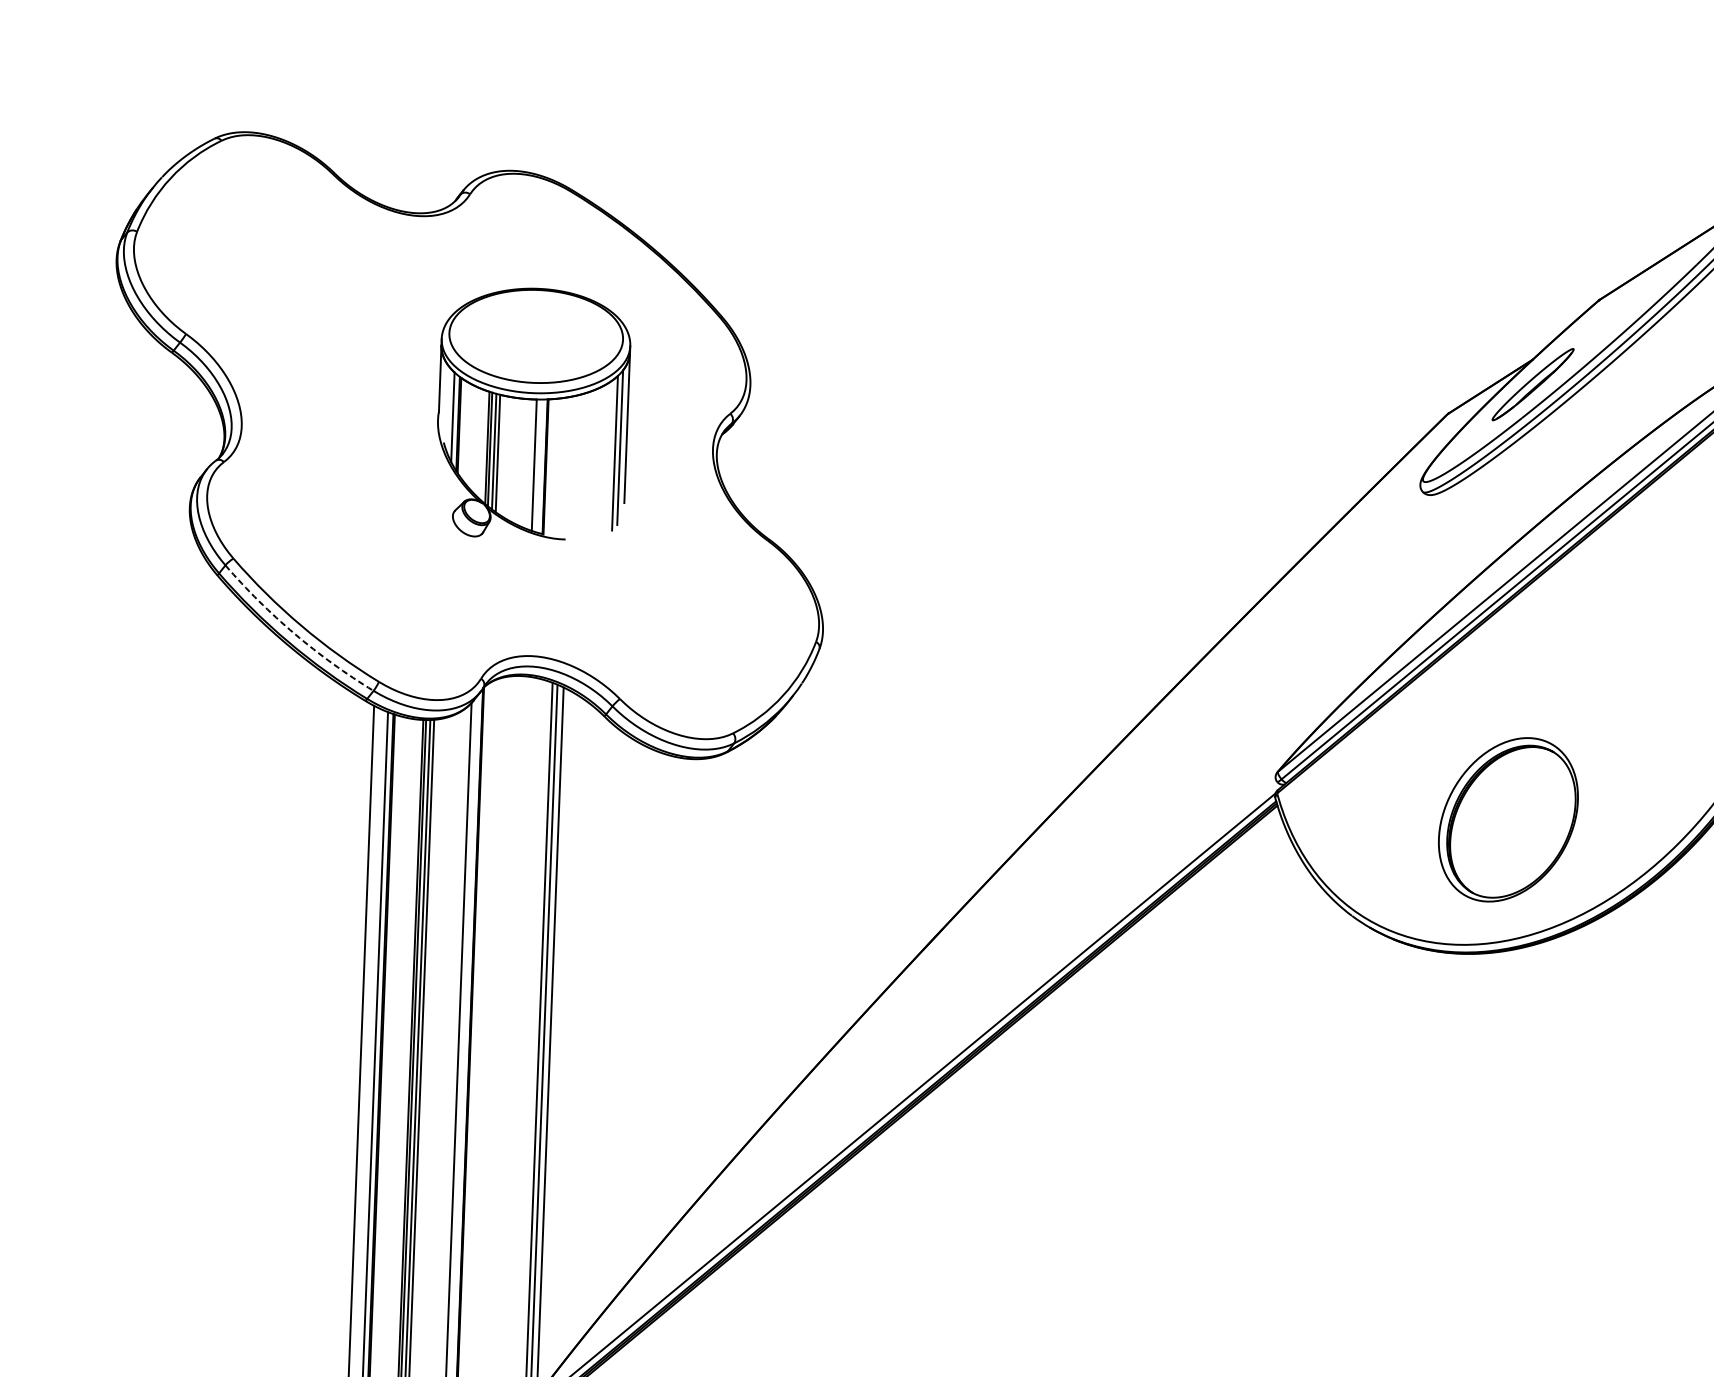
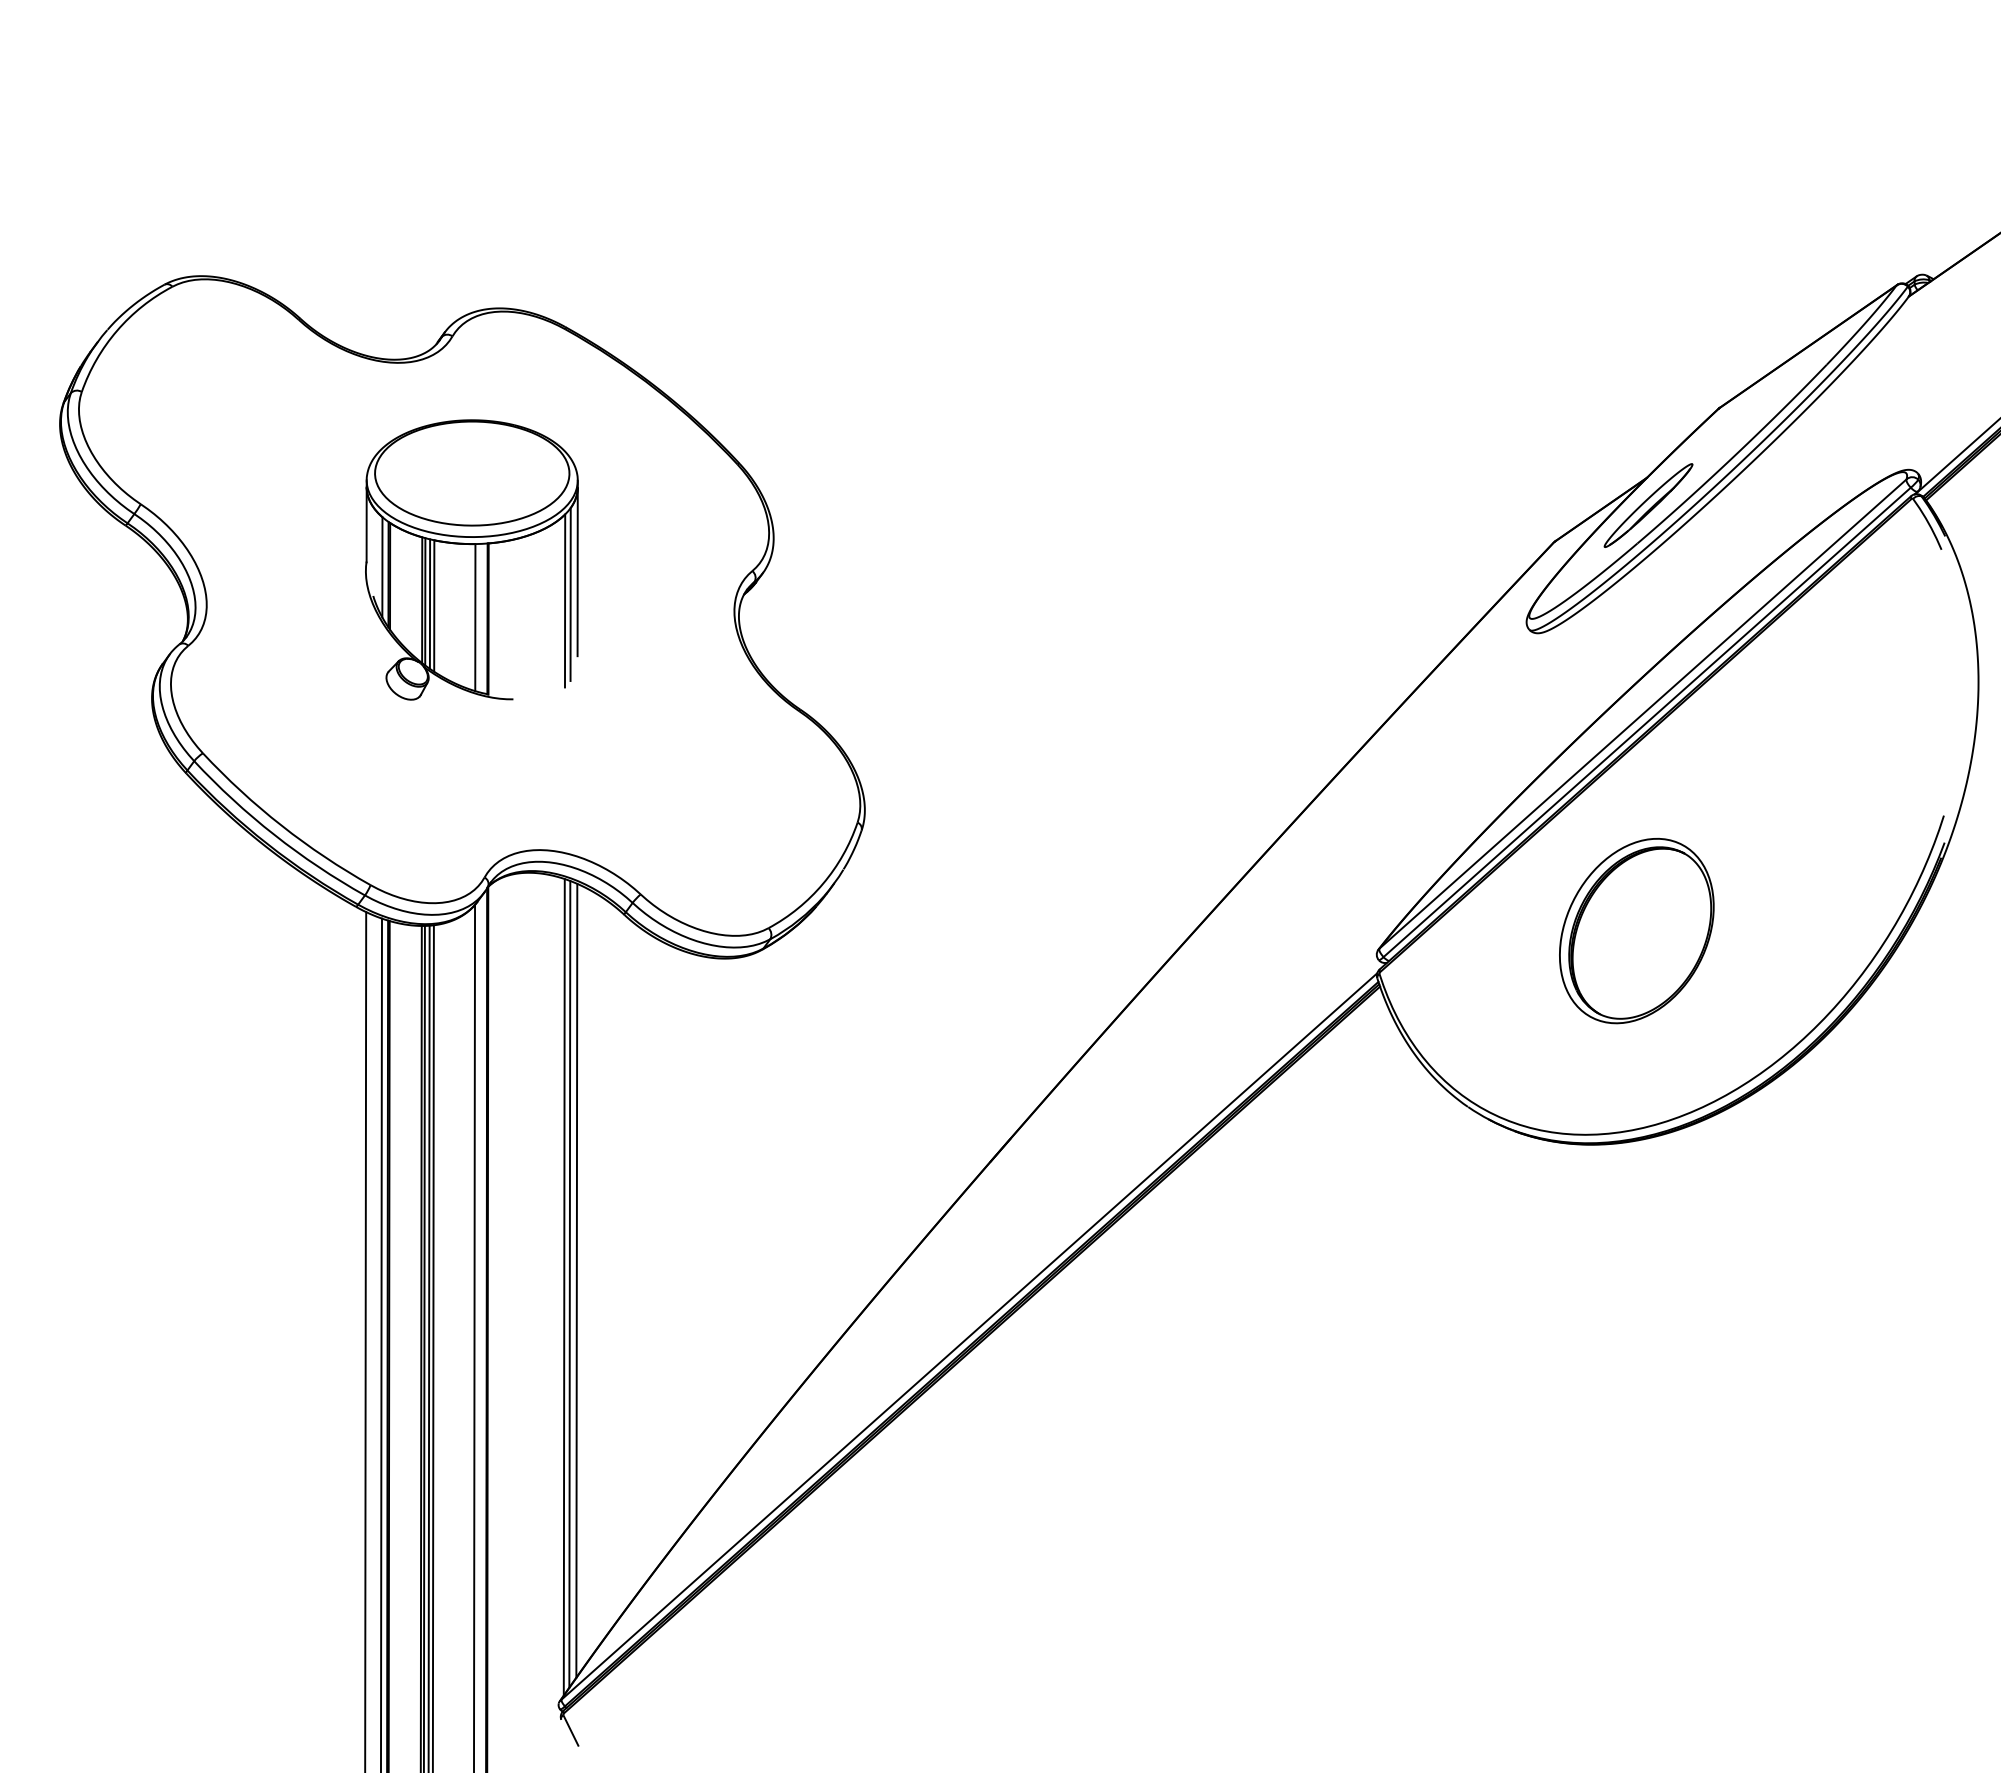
part: (532, 413) -> (471, 559), moved
arc: (294, 633) -> (274, 834), dashed -> solid
part: (1508, 819) -> (1636, 930), moved

